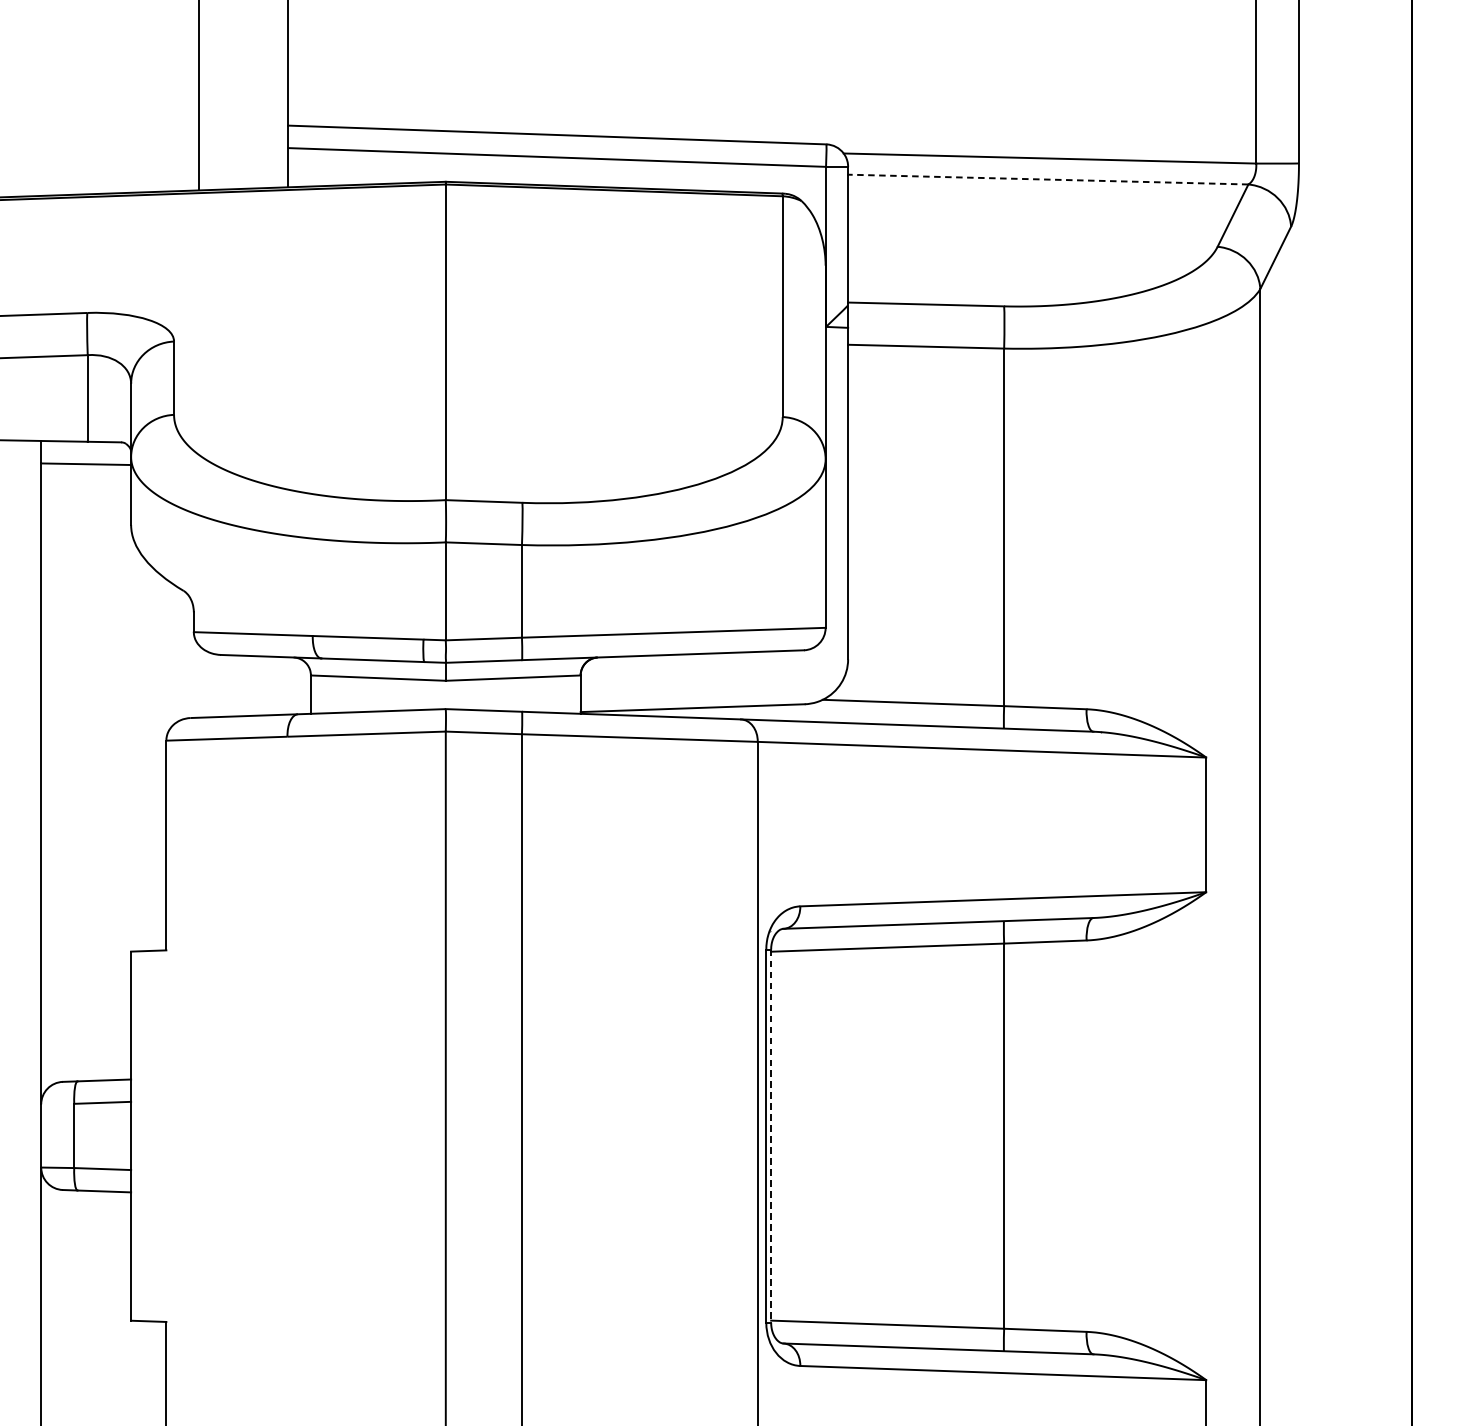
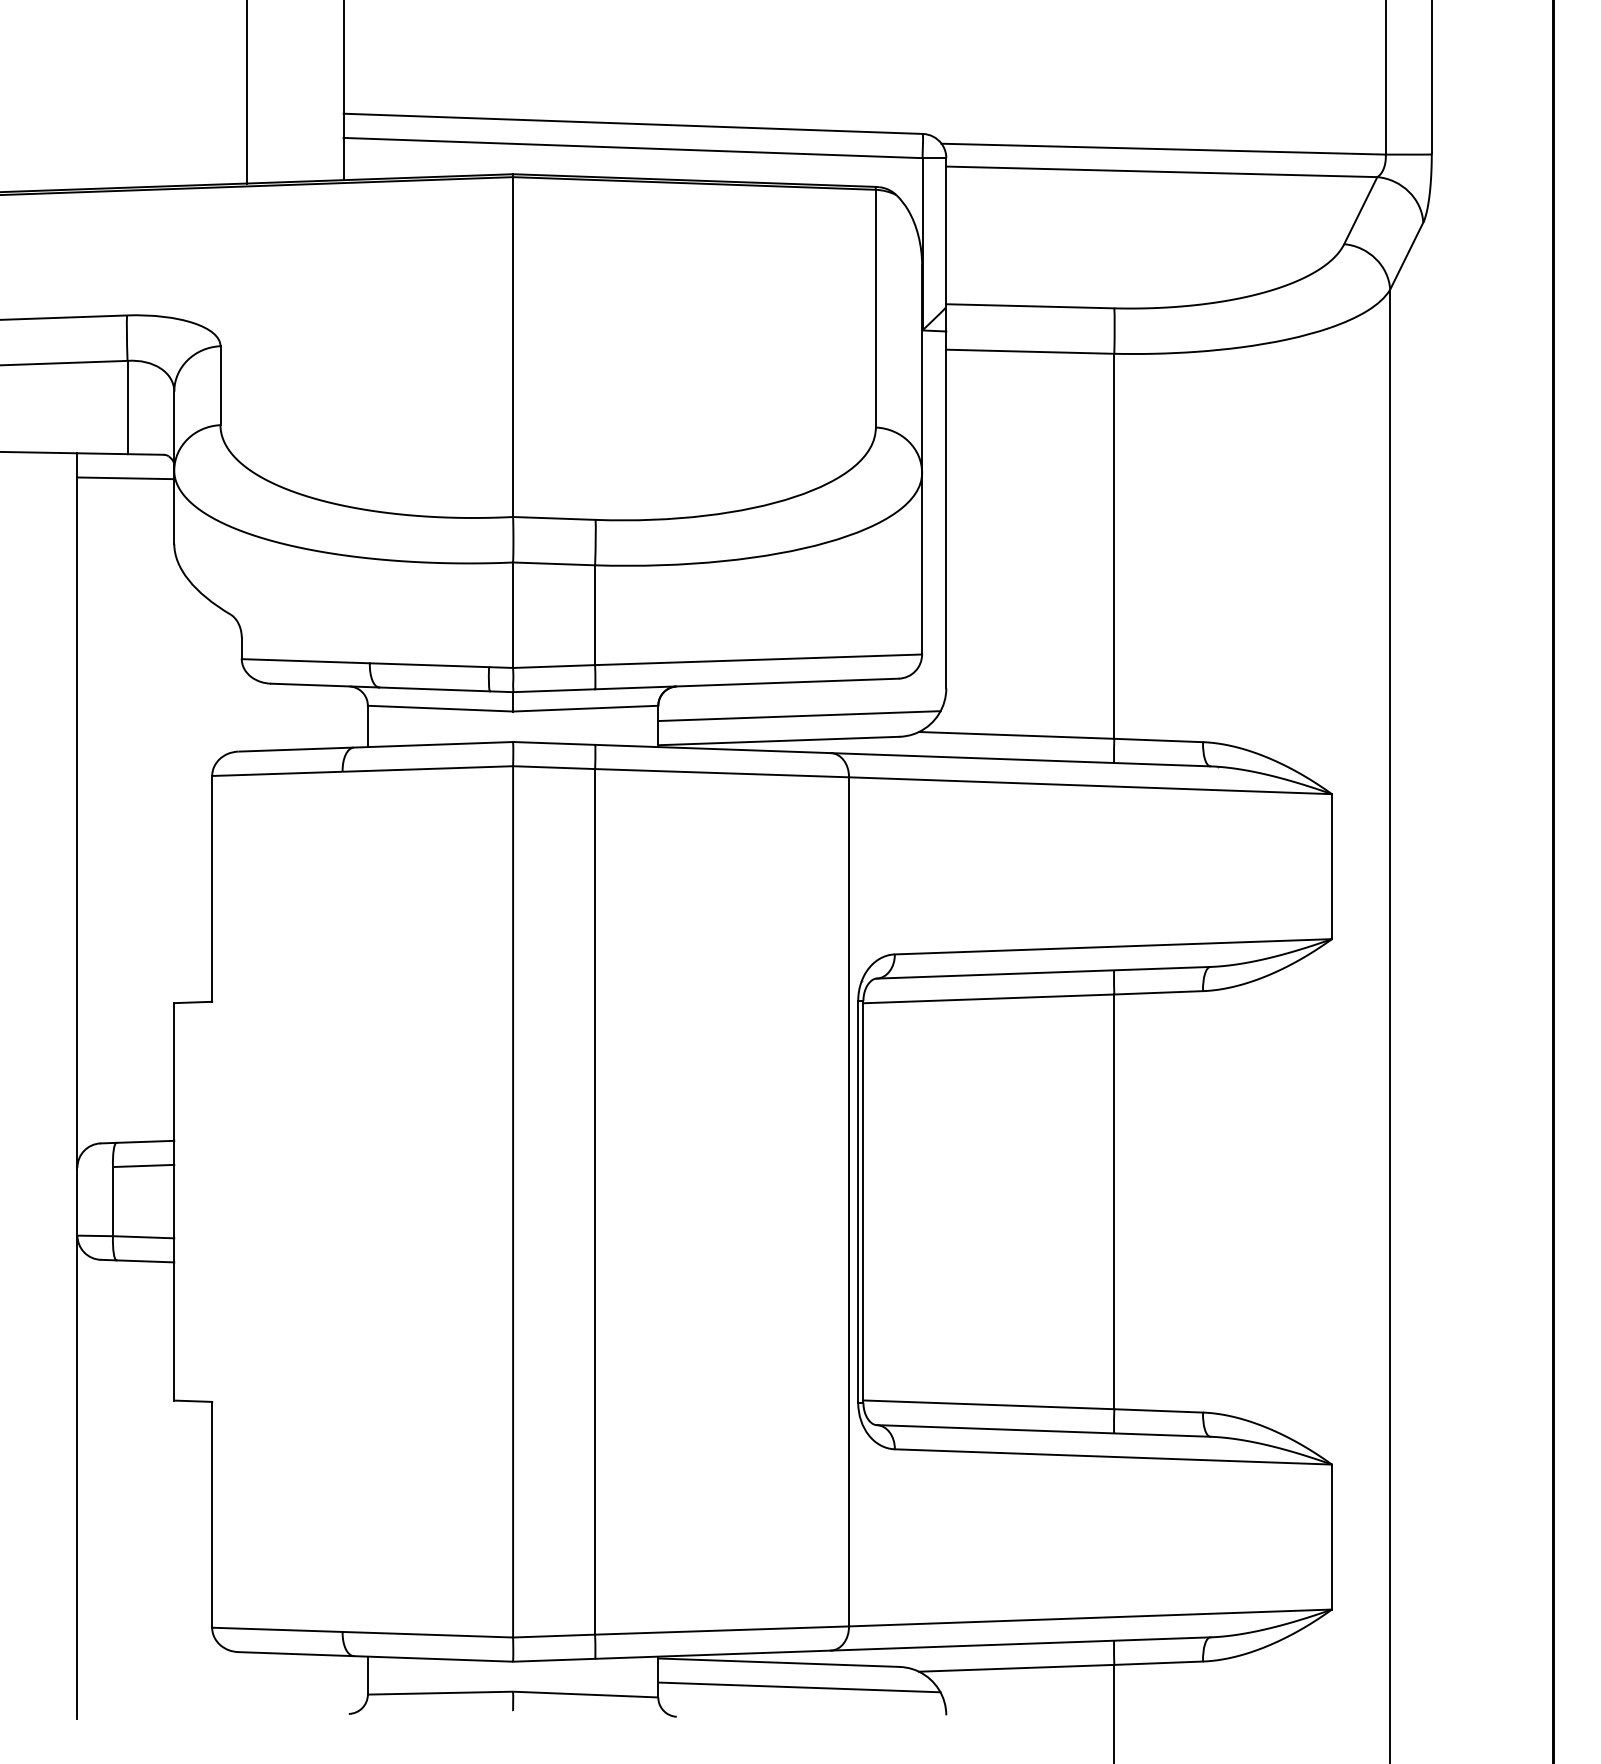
line: (1047, 179) -> (1161, 171), dashed -> solid
line: (711, 685) -> (799, 716), added
line: (771, 1135) -> (863, 1201), dashed -> solid

